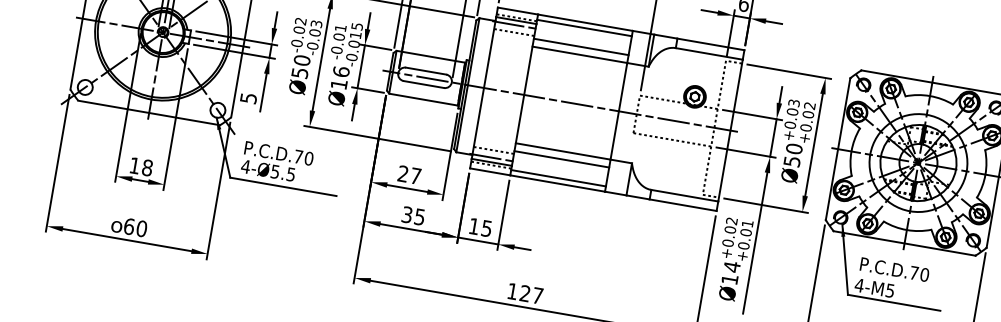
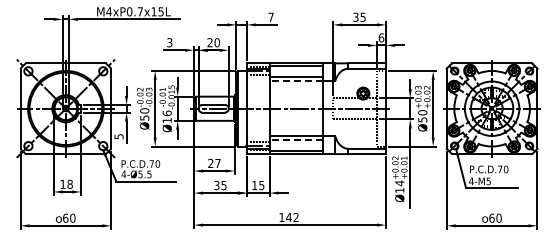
line: (580, 54) -> (296, 81), solid -> dashed
line: (562, 159) -> (296, 140), solid -> dashed
text: (531, 292) -> (292, 216), 127 -> 142

